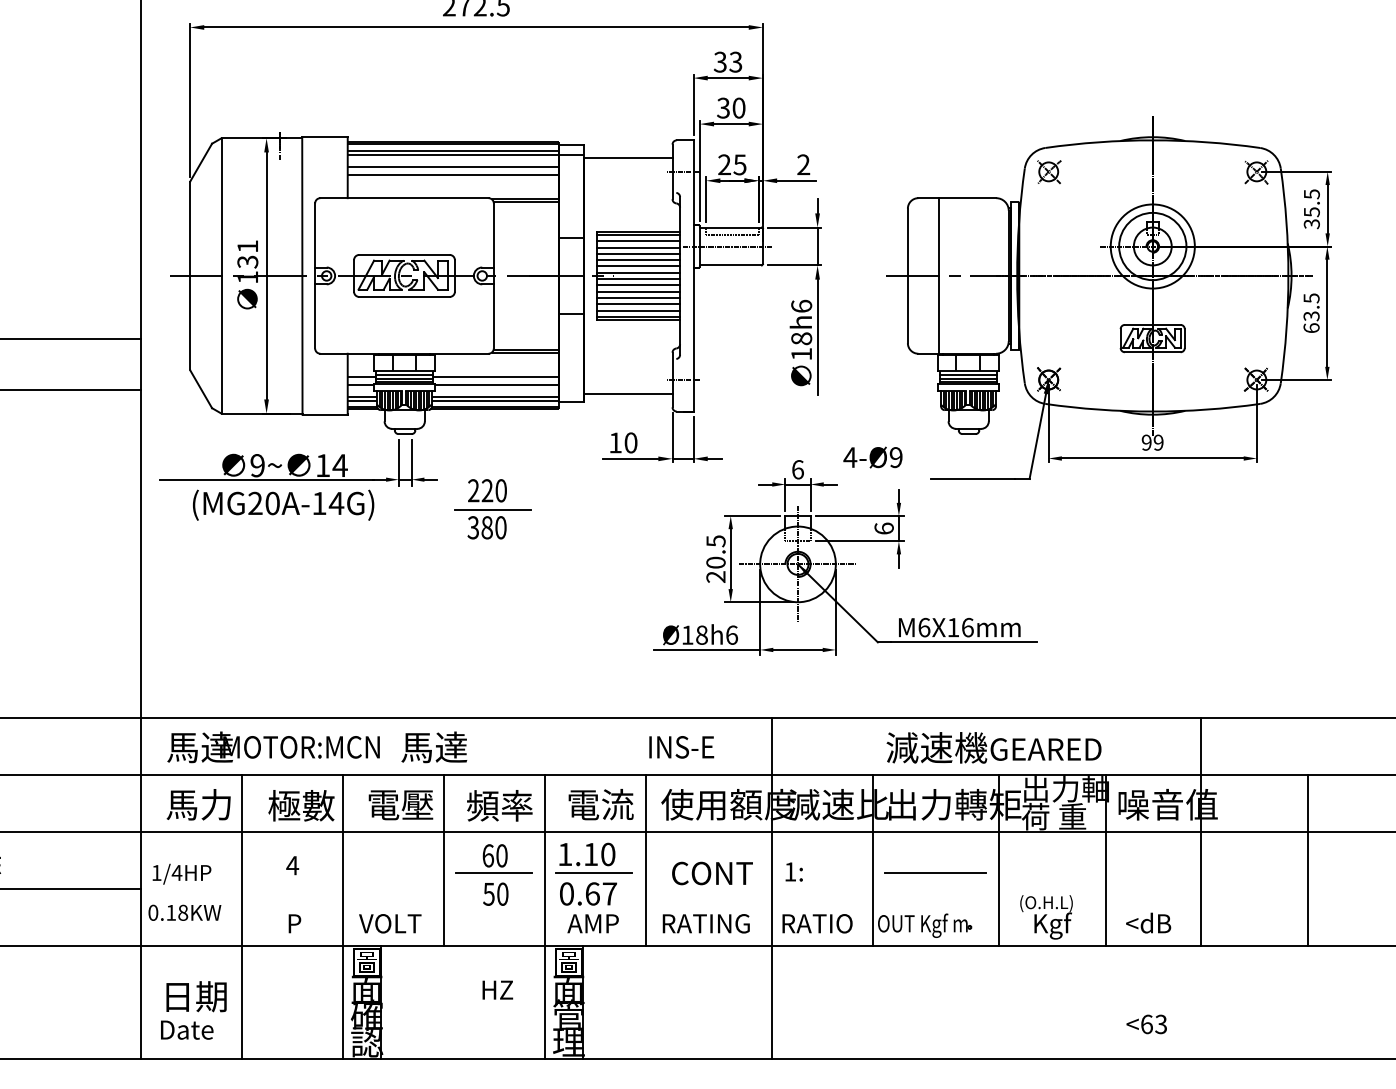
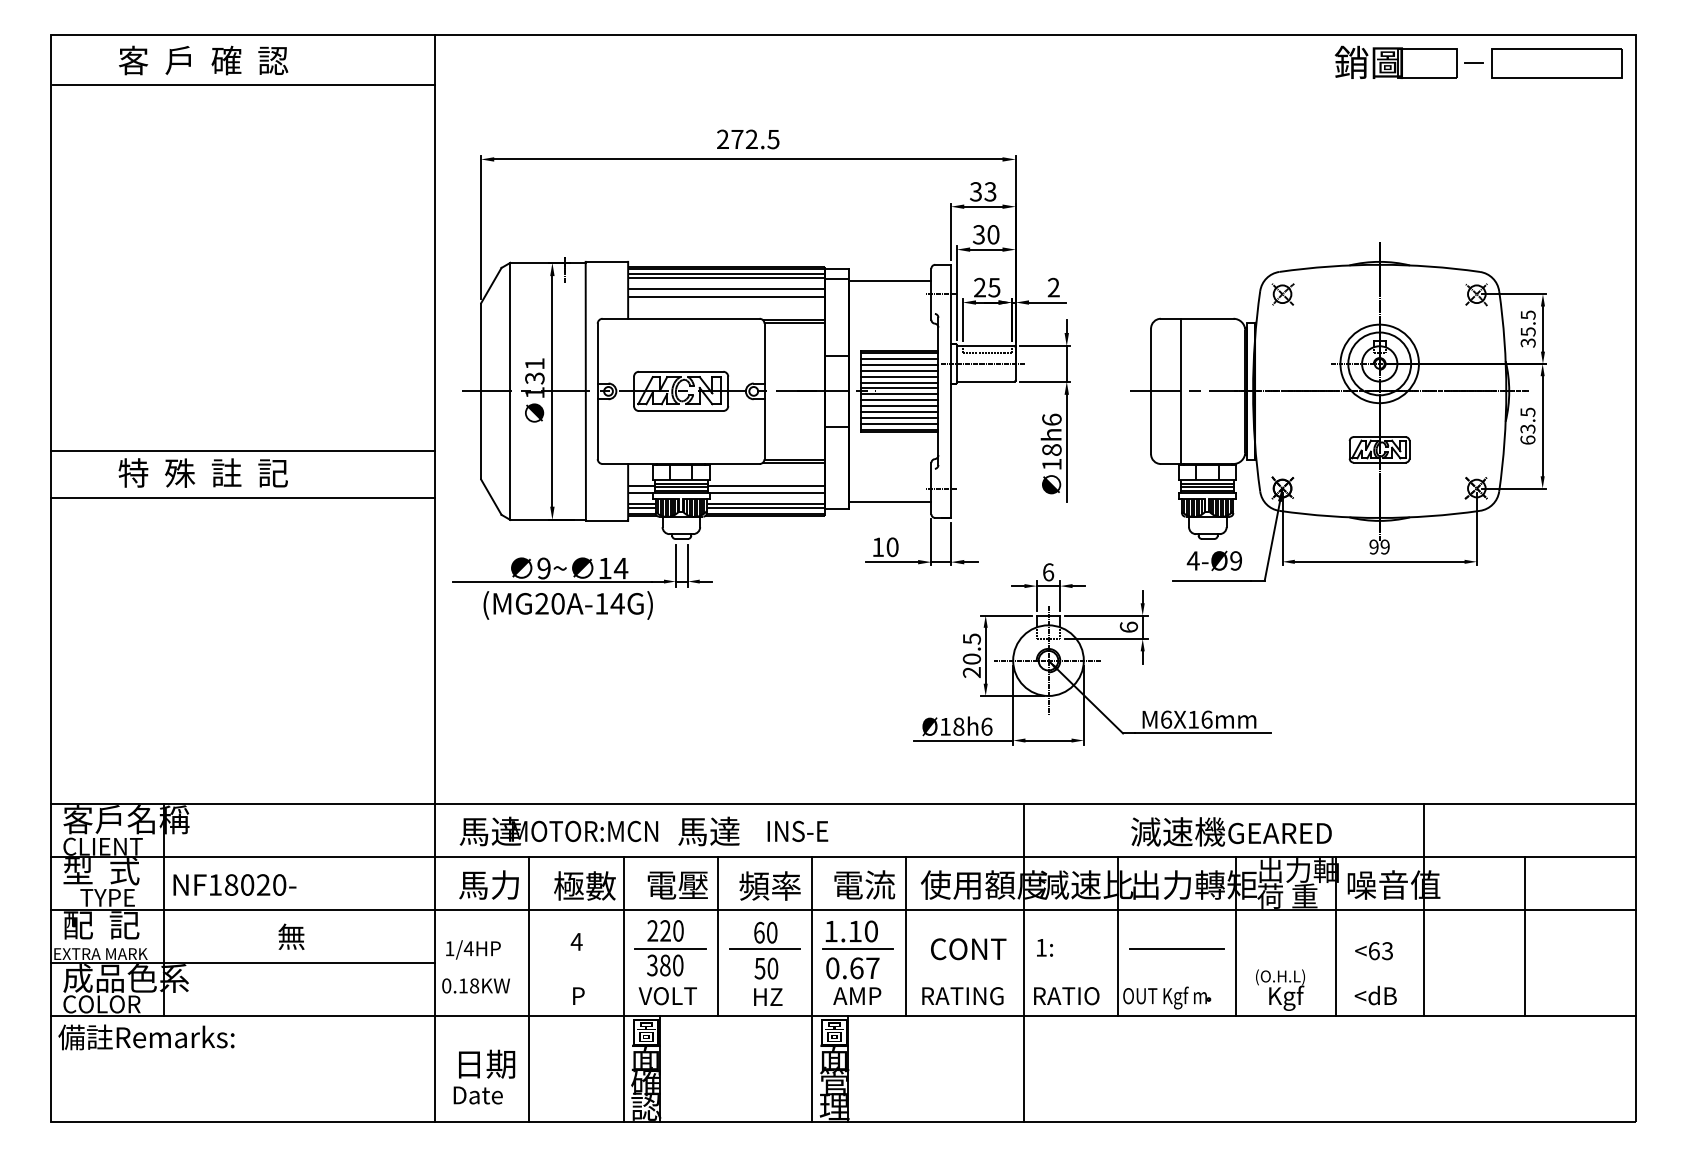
text: (871, 457) -> (1213, 560), moved
part: (492, 509) -> (670, 948), moved
text: (681, 747) -> (797, 831), moved
text: (498, 989) -> (768, 996), moved
text: (1146, 1024) -> (1373, 951), moved

